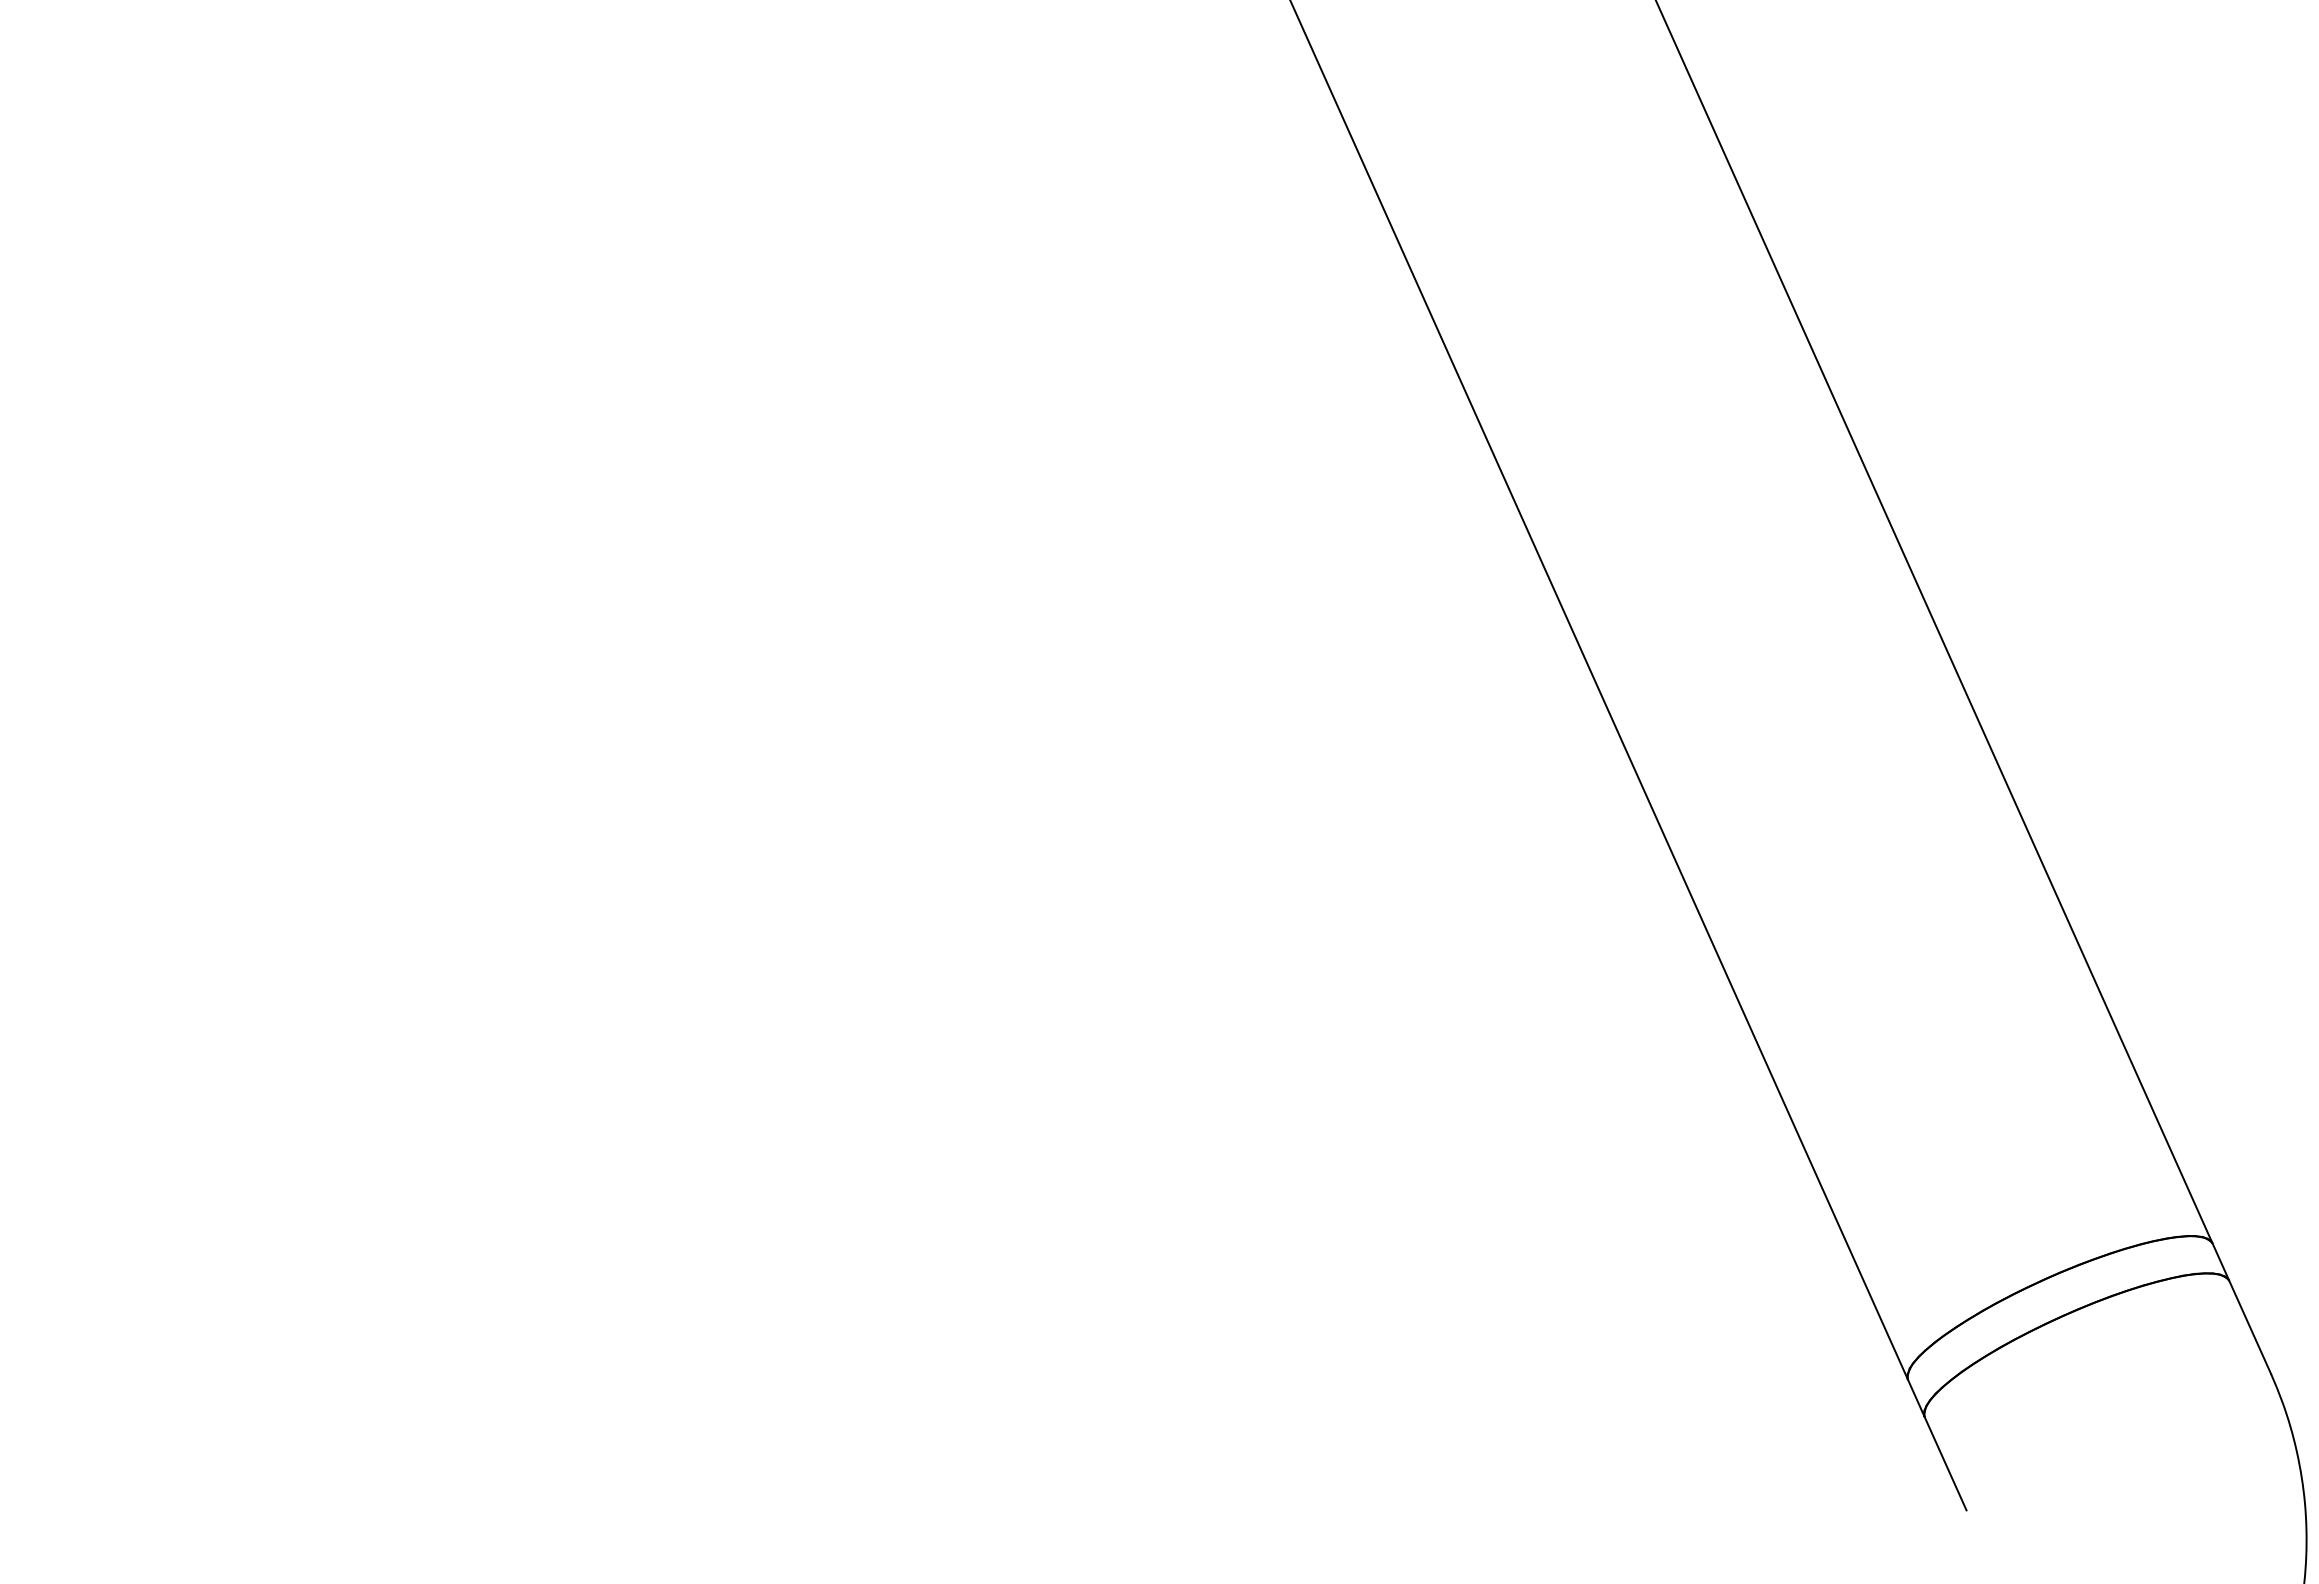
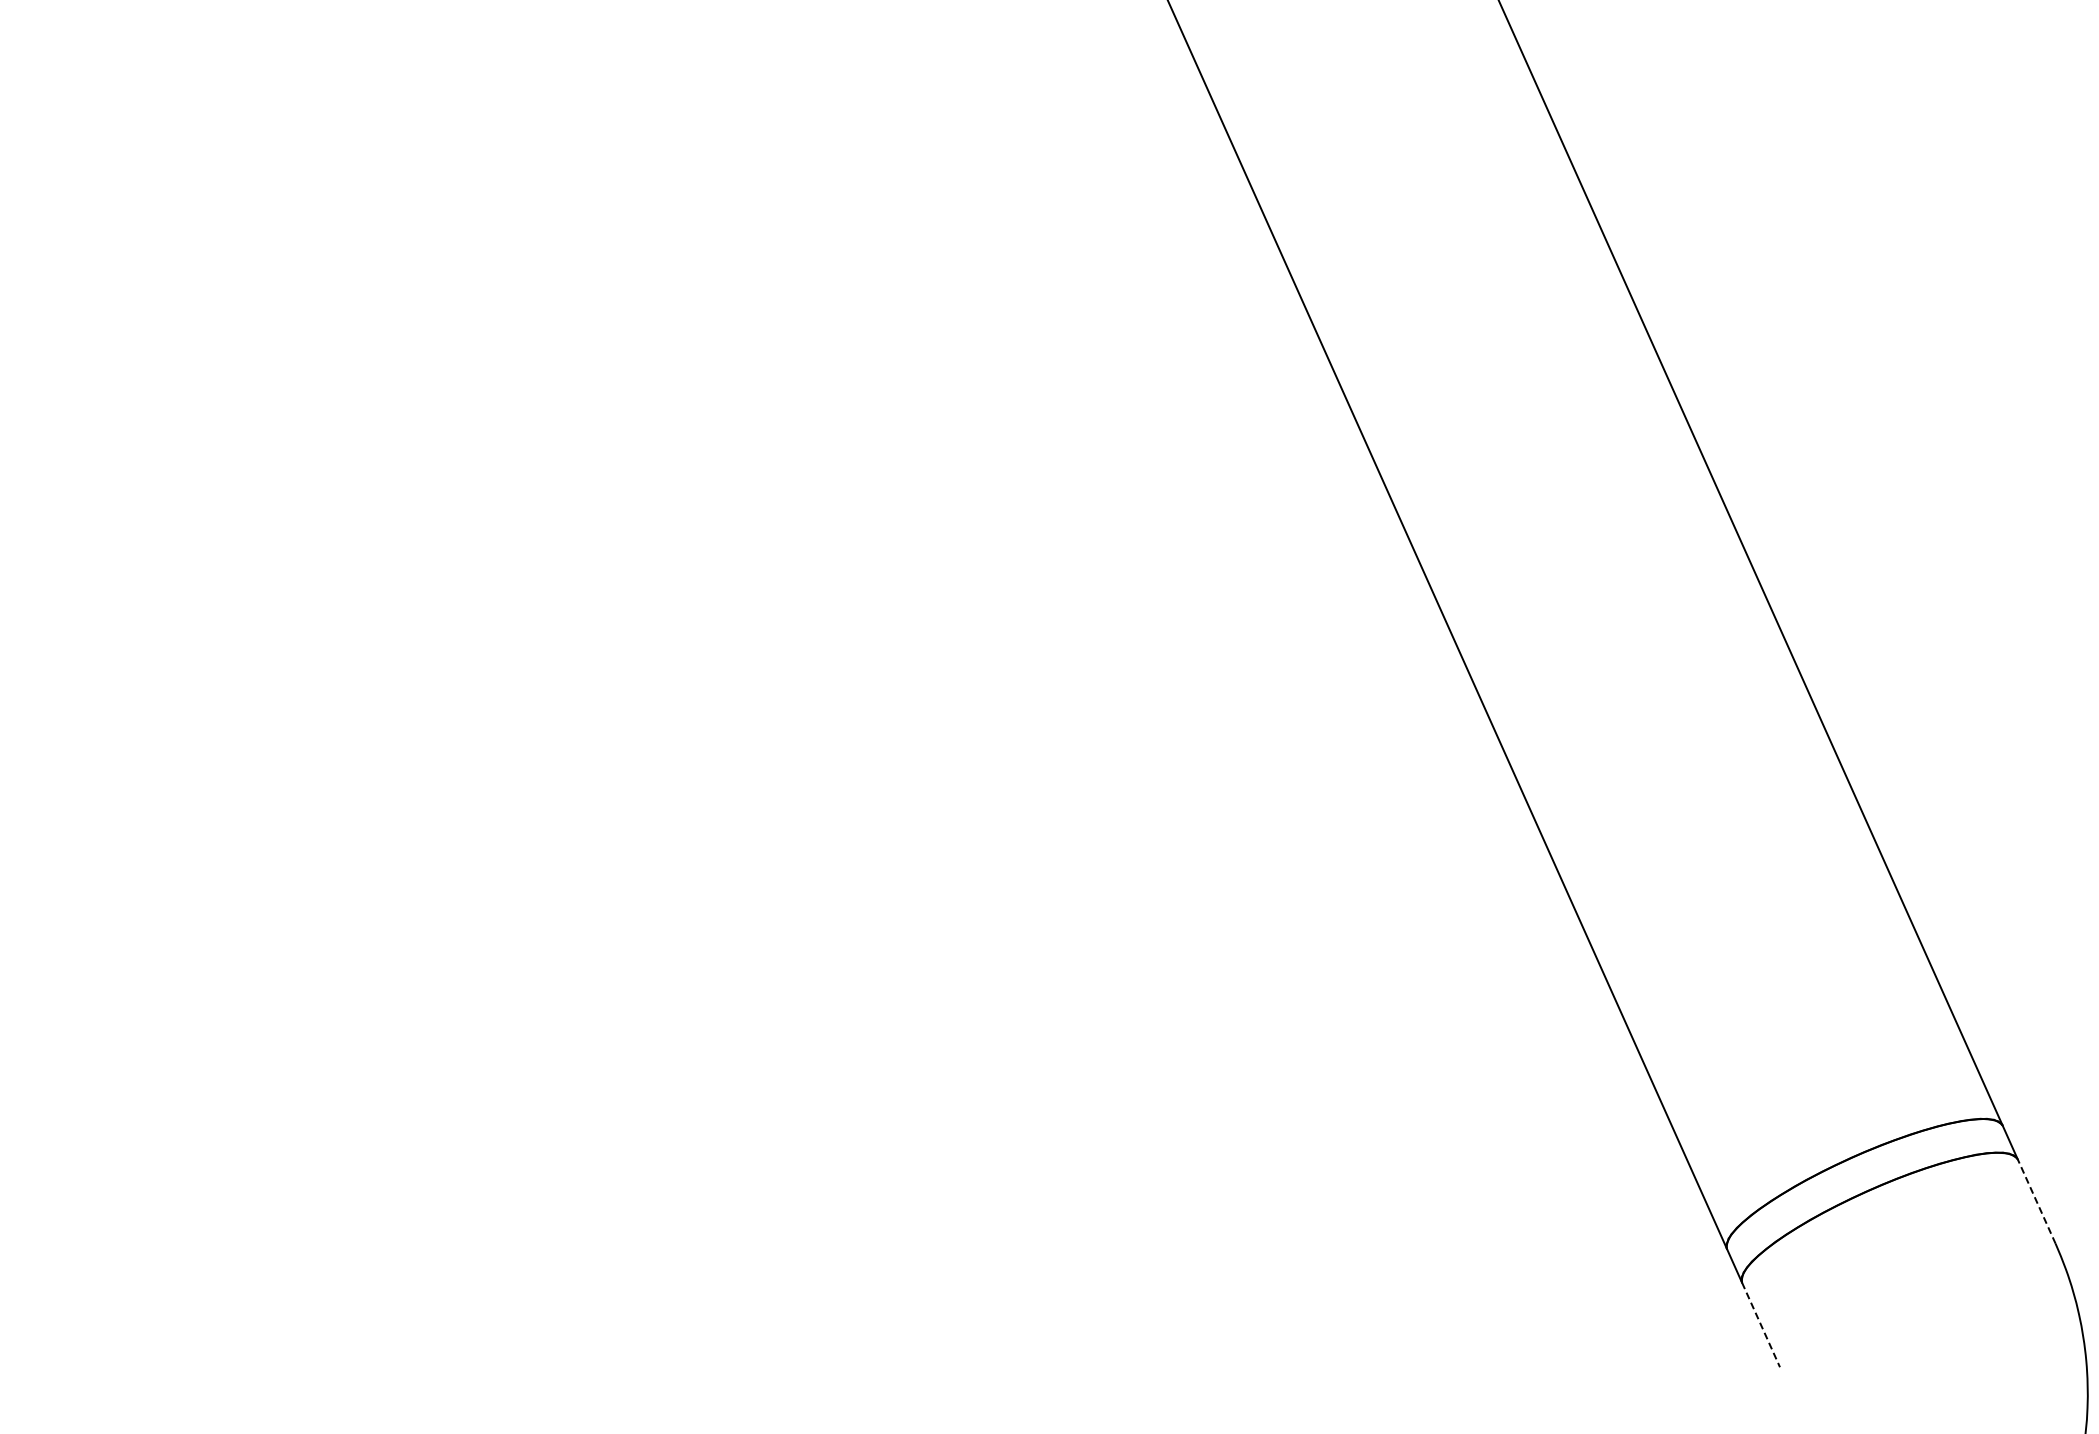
line: (2249, 1327) -> (2036, 1201), solid -> dashed
line: (1946, 1464) -> (1761, 1325), solid -> dashed

